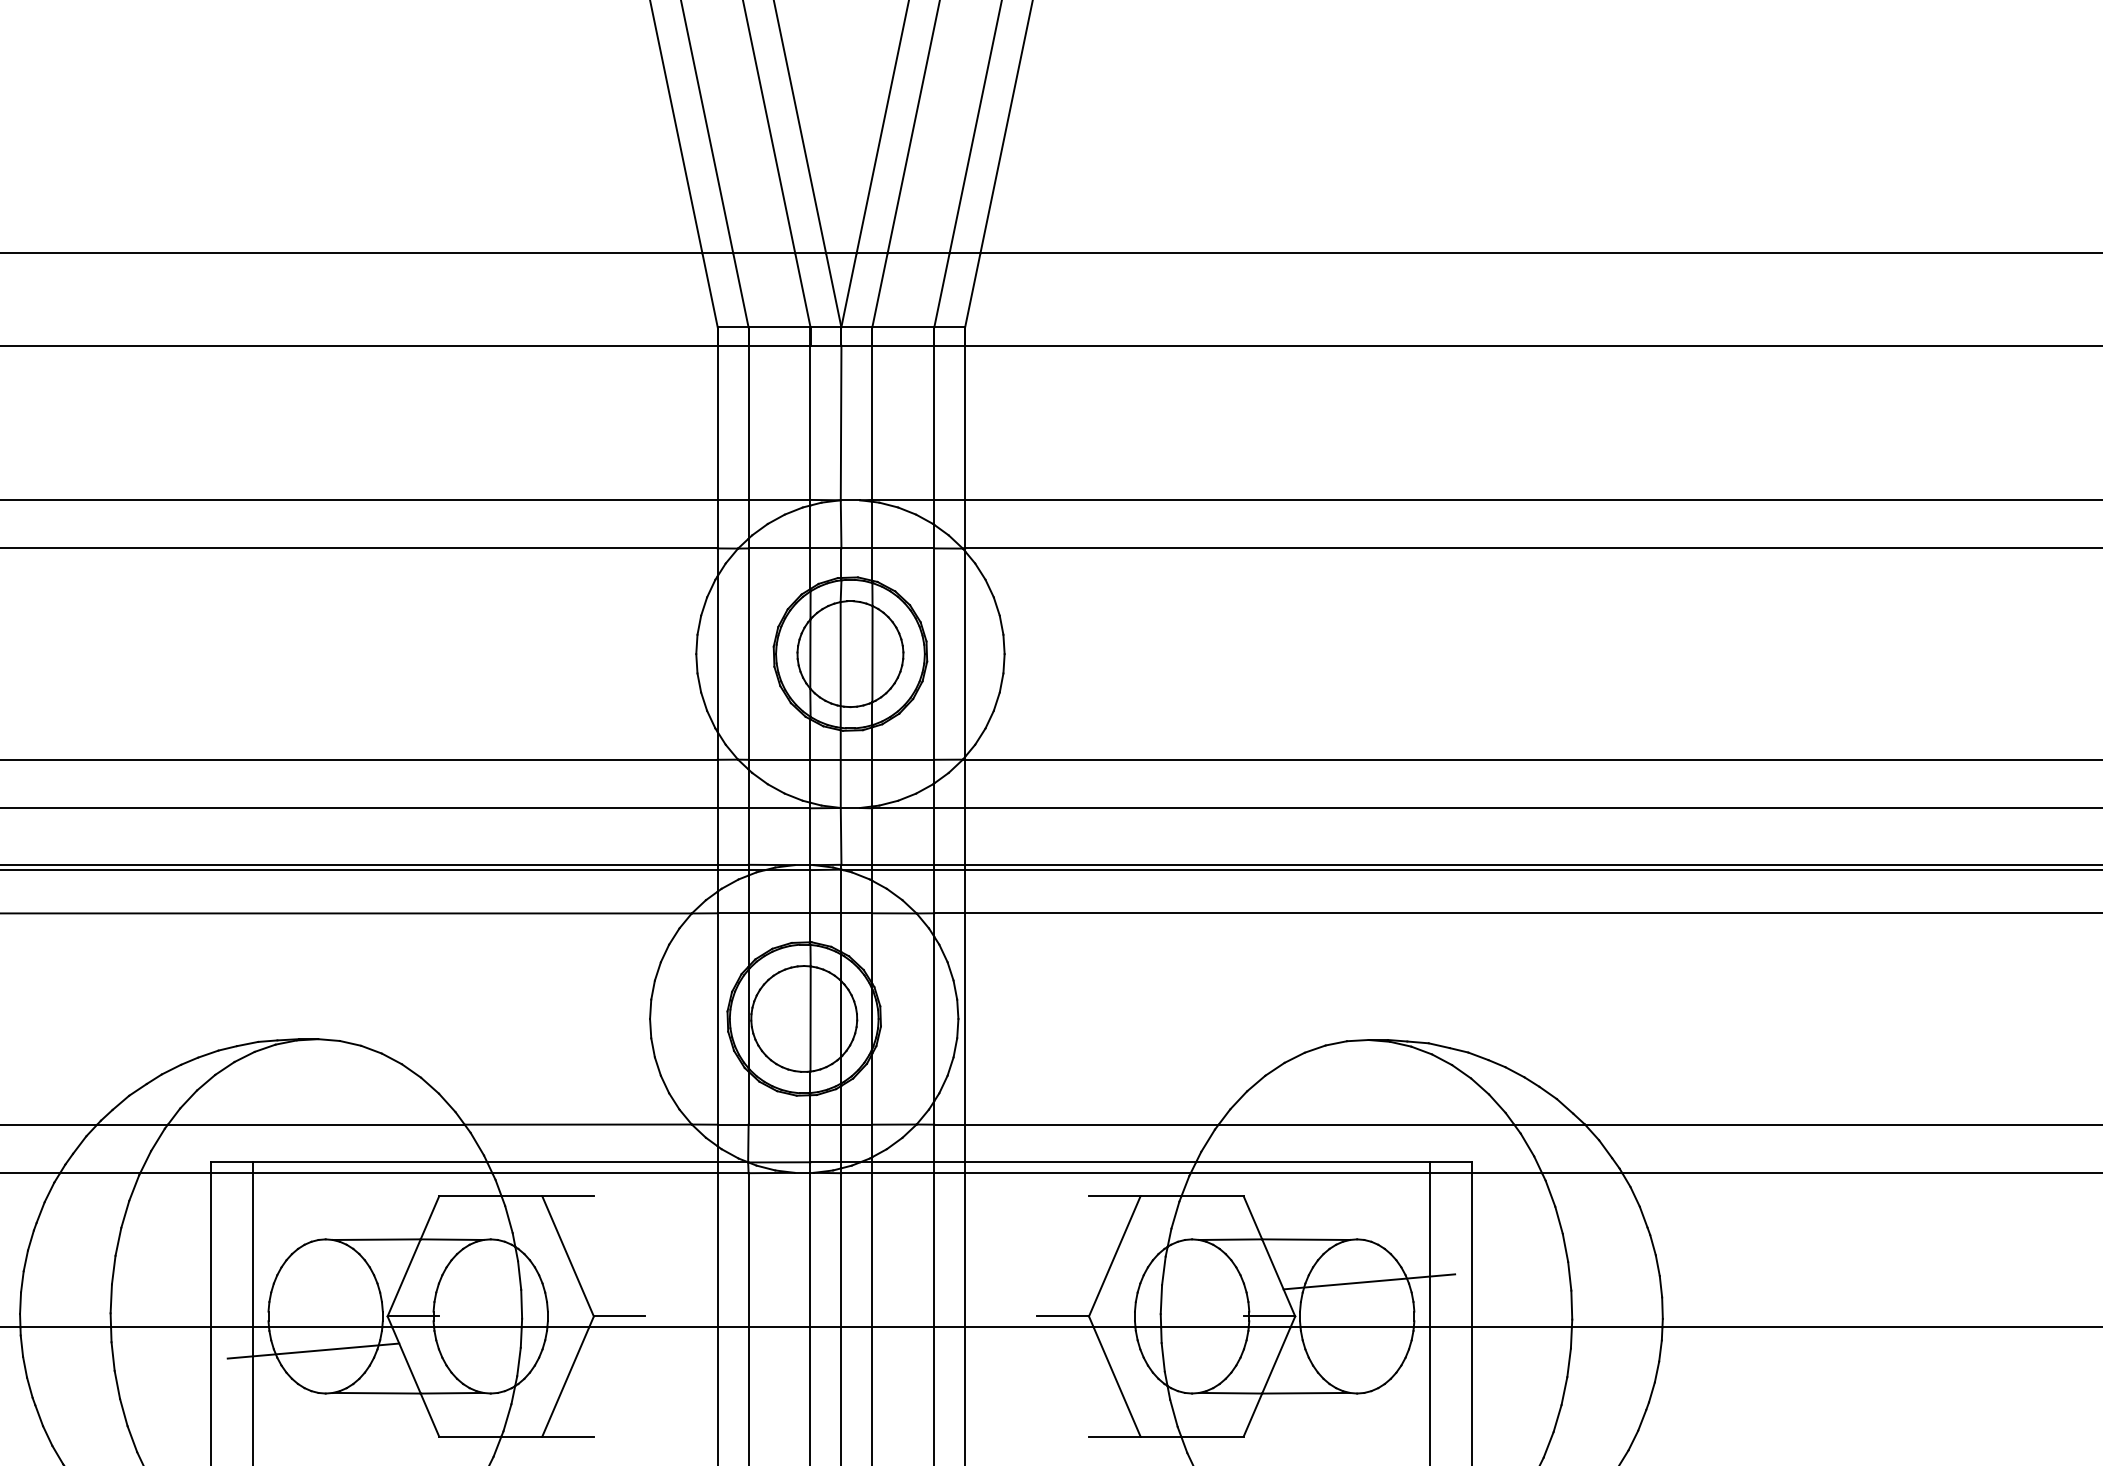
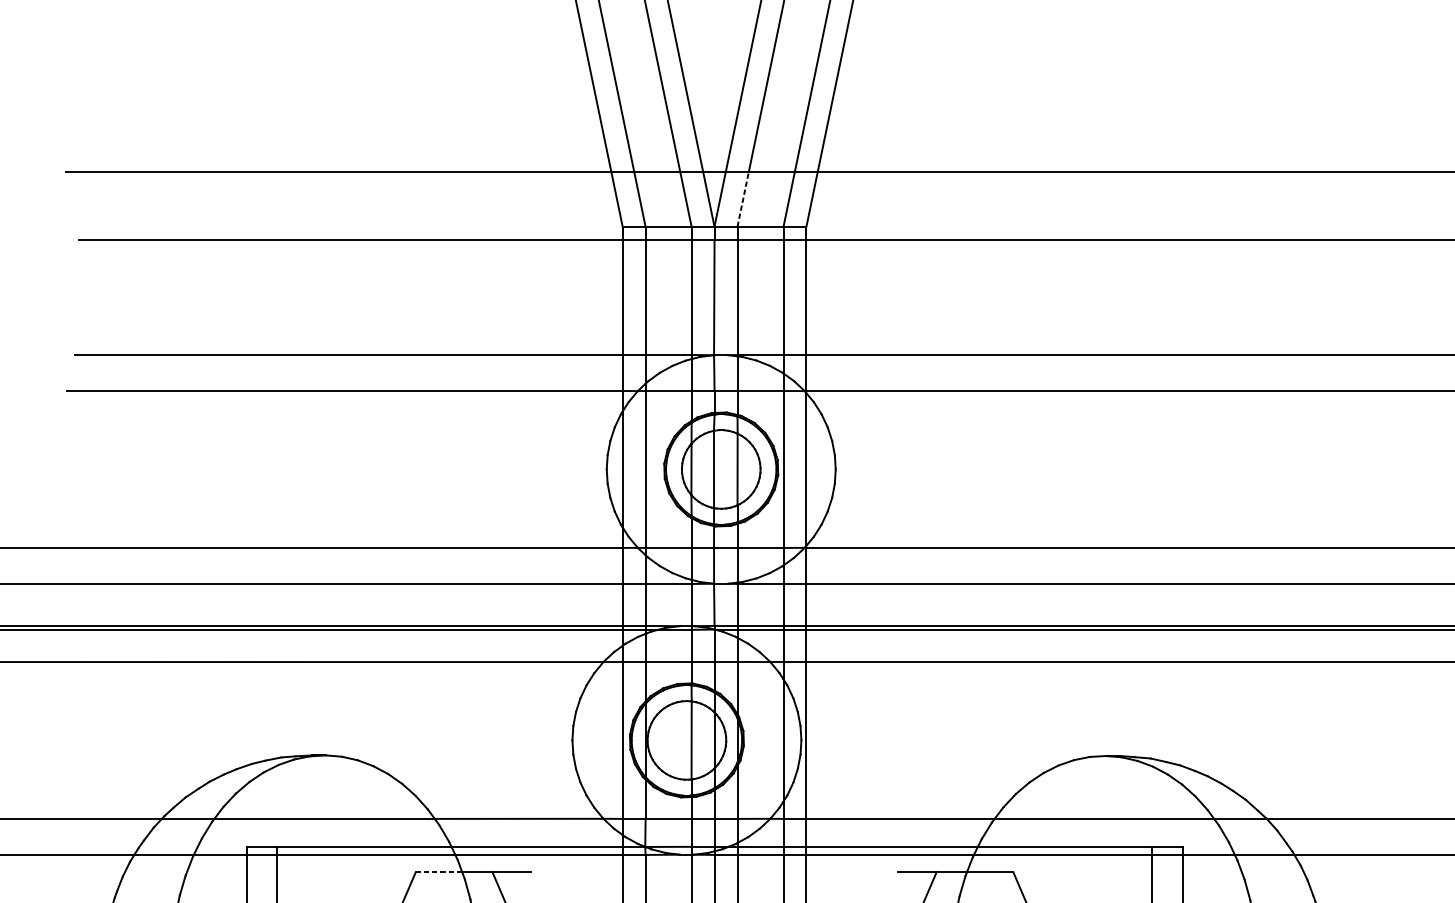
line: (879, 290) -> (742, 199), solid -> dashed
line: (470, 1196) -> (439, 872), solid -> dashed

